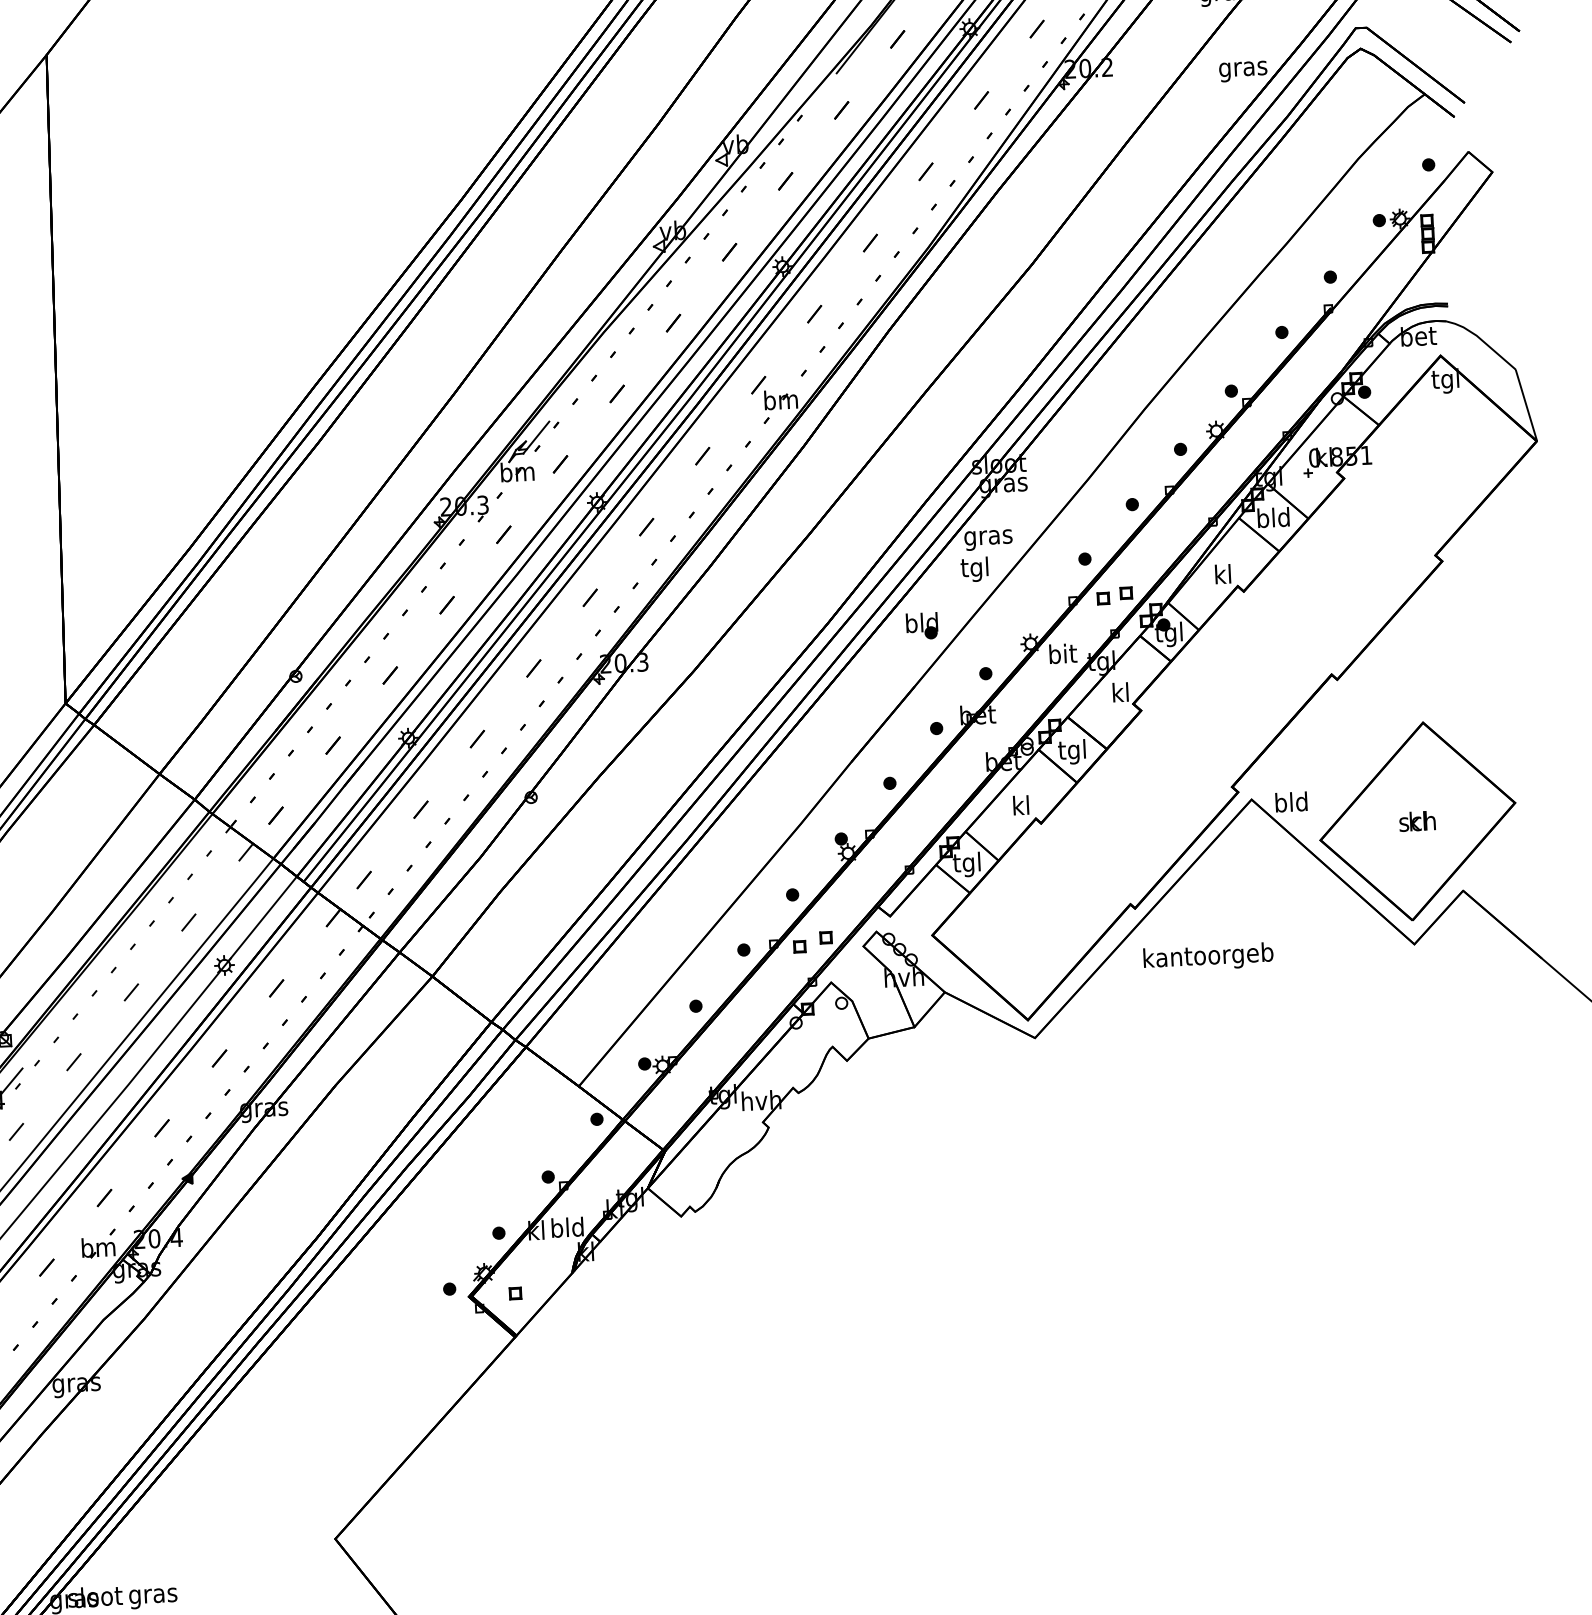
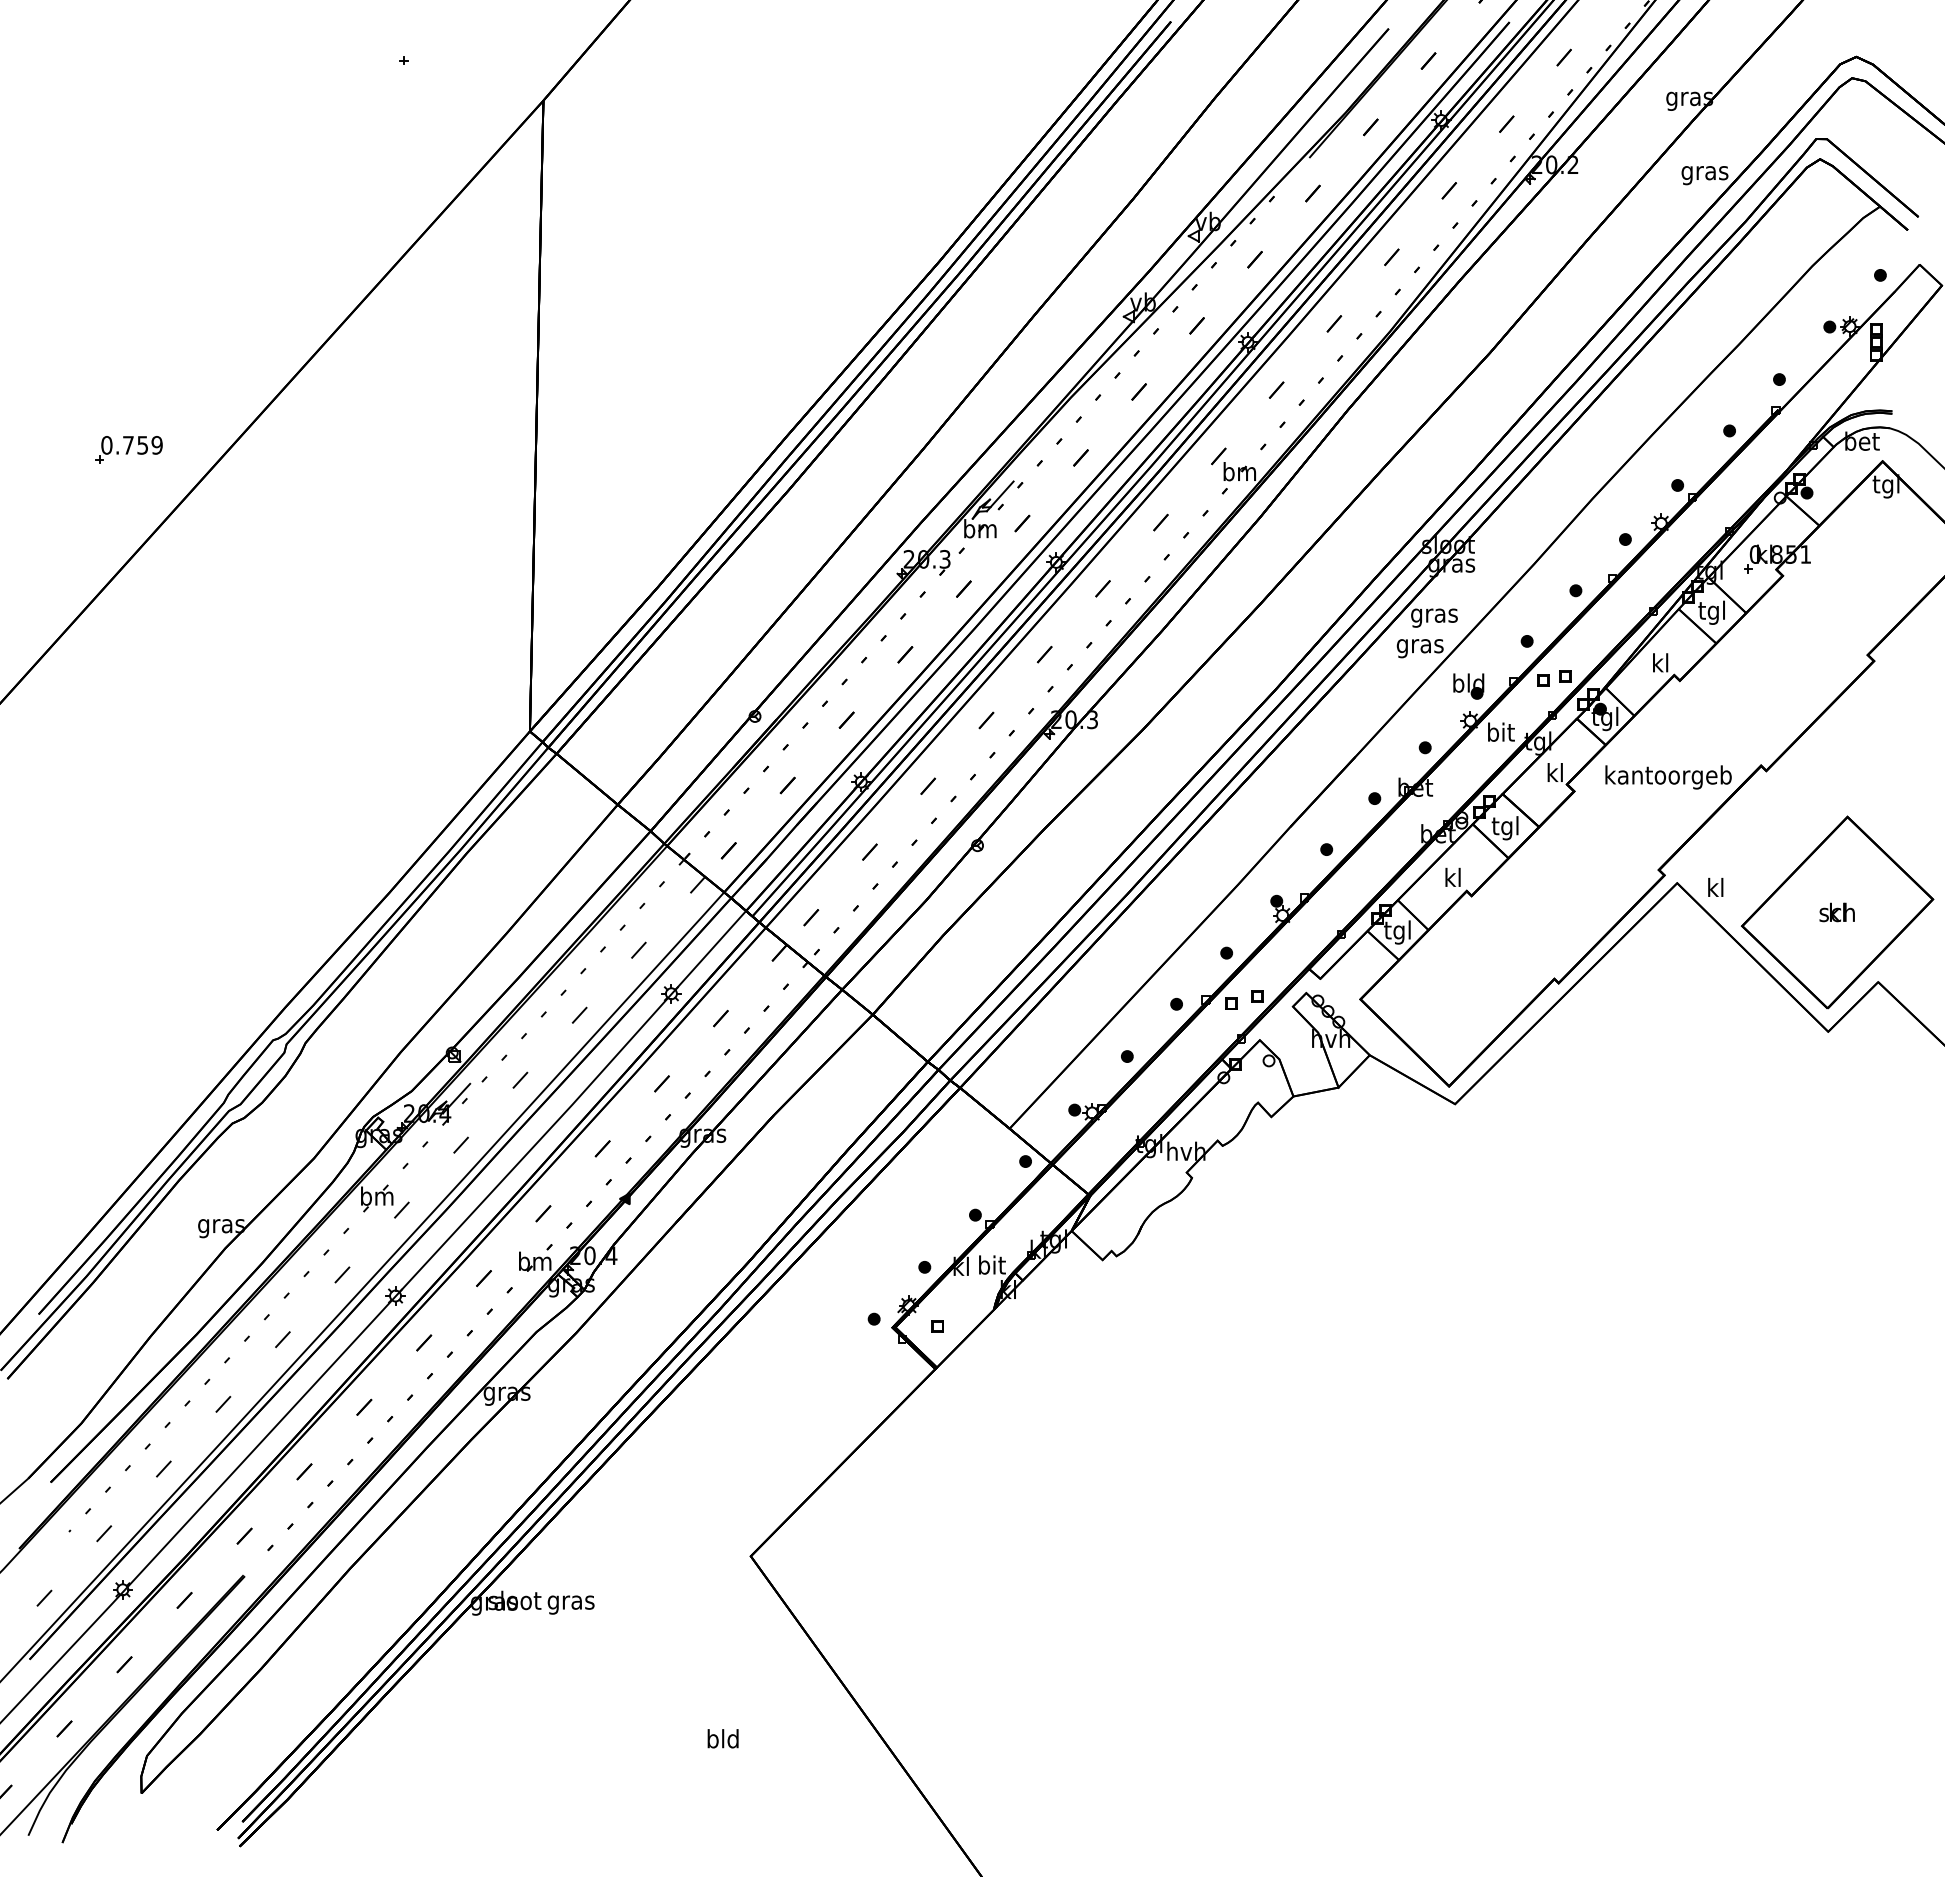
text: (1273, 519) -> (1712, 612), bld -> tgl
text: (974, 569) -> (1419, 646), tgl -> gras
part: (921, 626) -> (1468, 686), moved
text: (1291, 802) -> (1715, 887), bld -> kl
text: (1208, 957) -> (1668, 777), moved
text: (567, 1226) -> (991, 1264), bld -> bit

